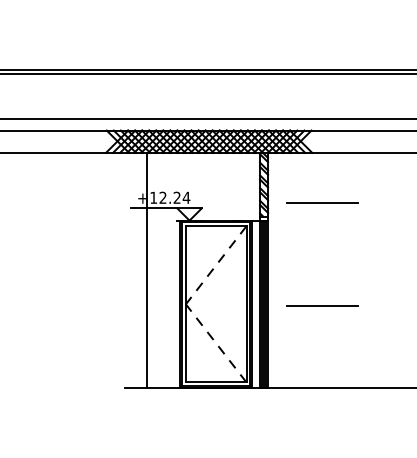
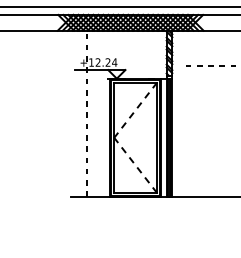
line: (322, 202) -> (210, 65), solid -> dashed
line: (147, 270) -> (87, 113), solid -> dashed
line: (322, 306) -> (210, 139), removed

